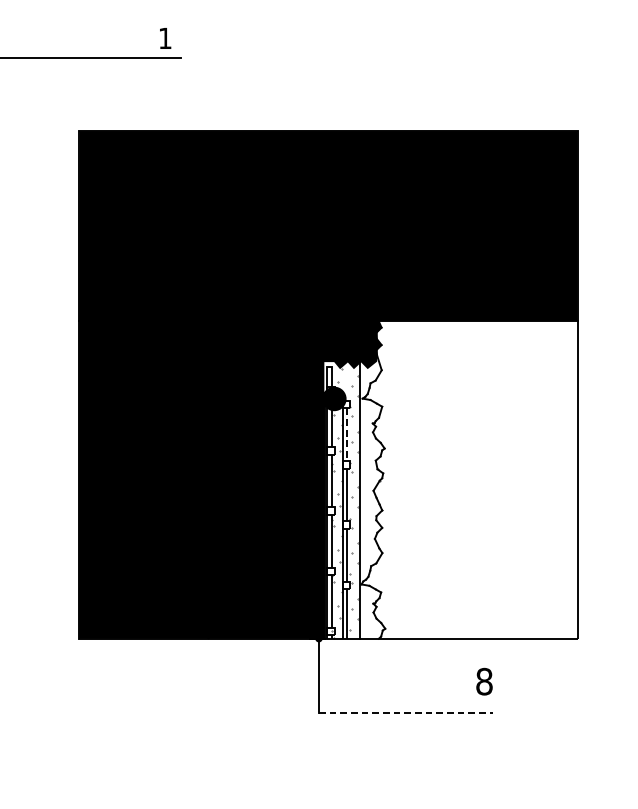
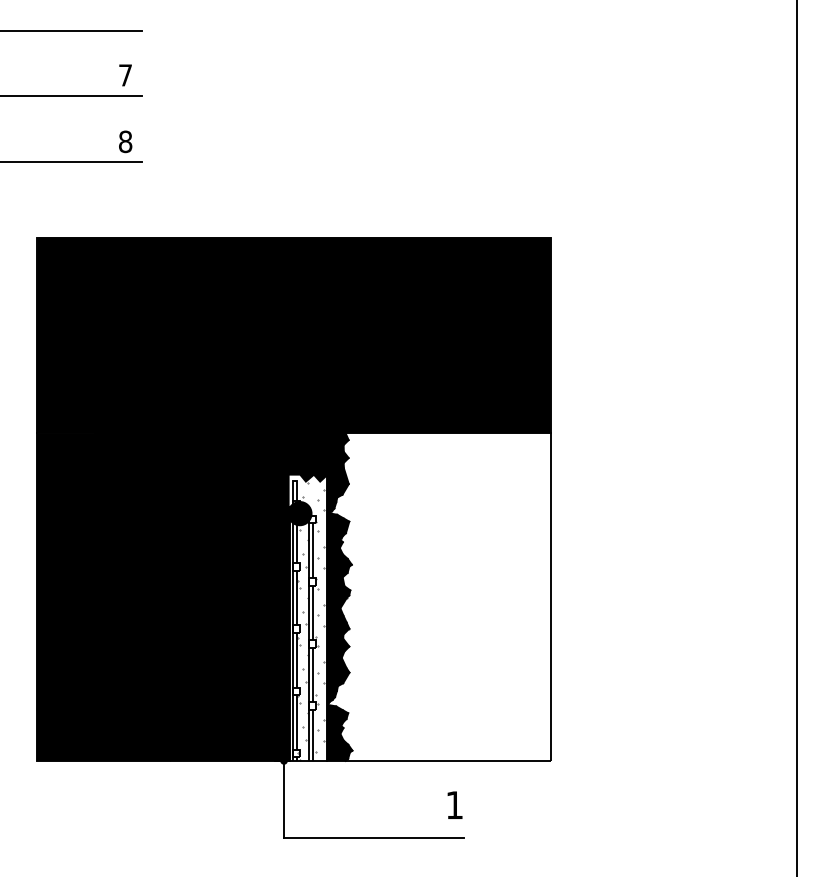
text: (165, 38) -> (125, 141), 1 -> 8
line: (347, 435) -> (313, 551), dashed -> solid
fill: (372, 493) -> (339, 611), added
text: (484, 681) -> (454, 805), 8 -> 1
line: (406, 712) -> (374, 837), dashed -> solid

